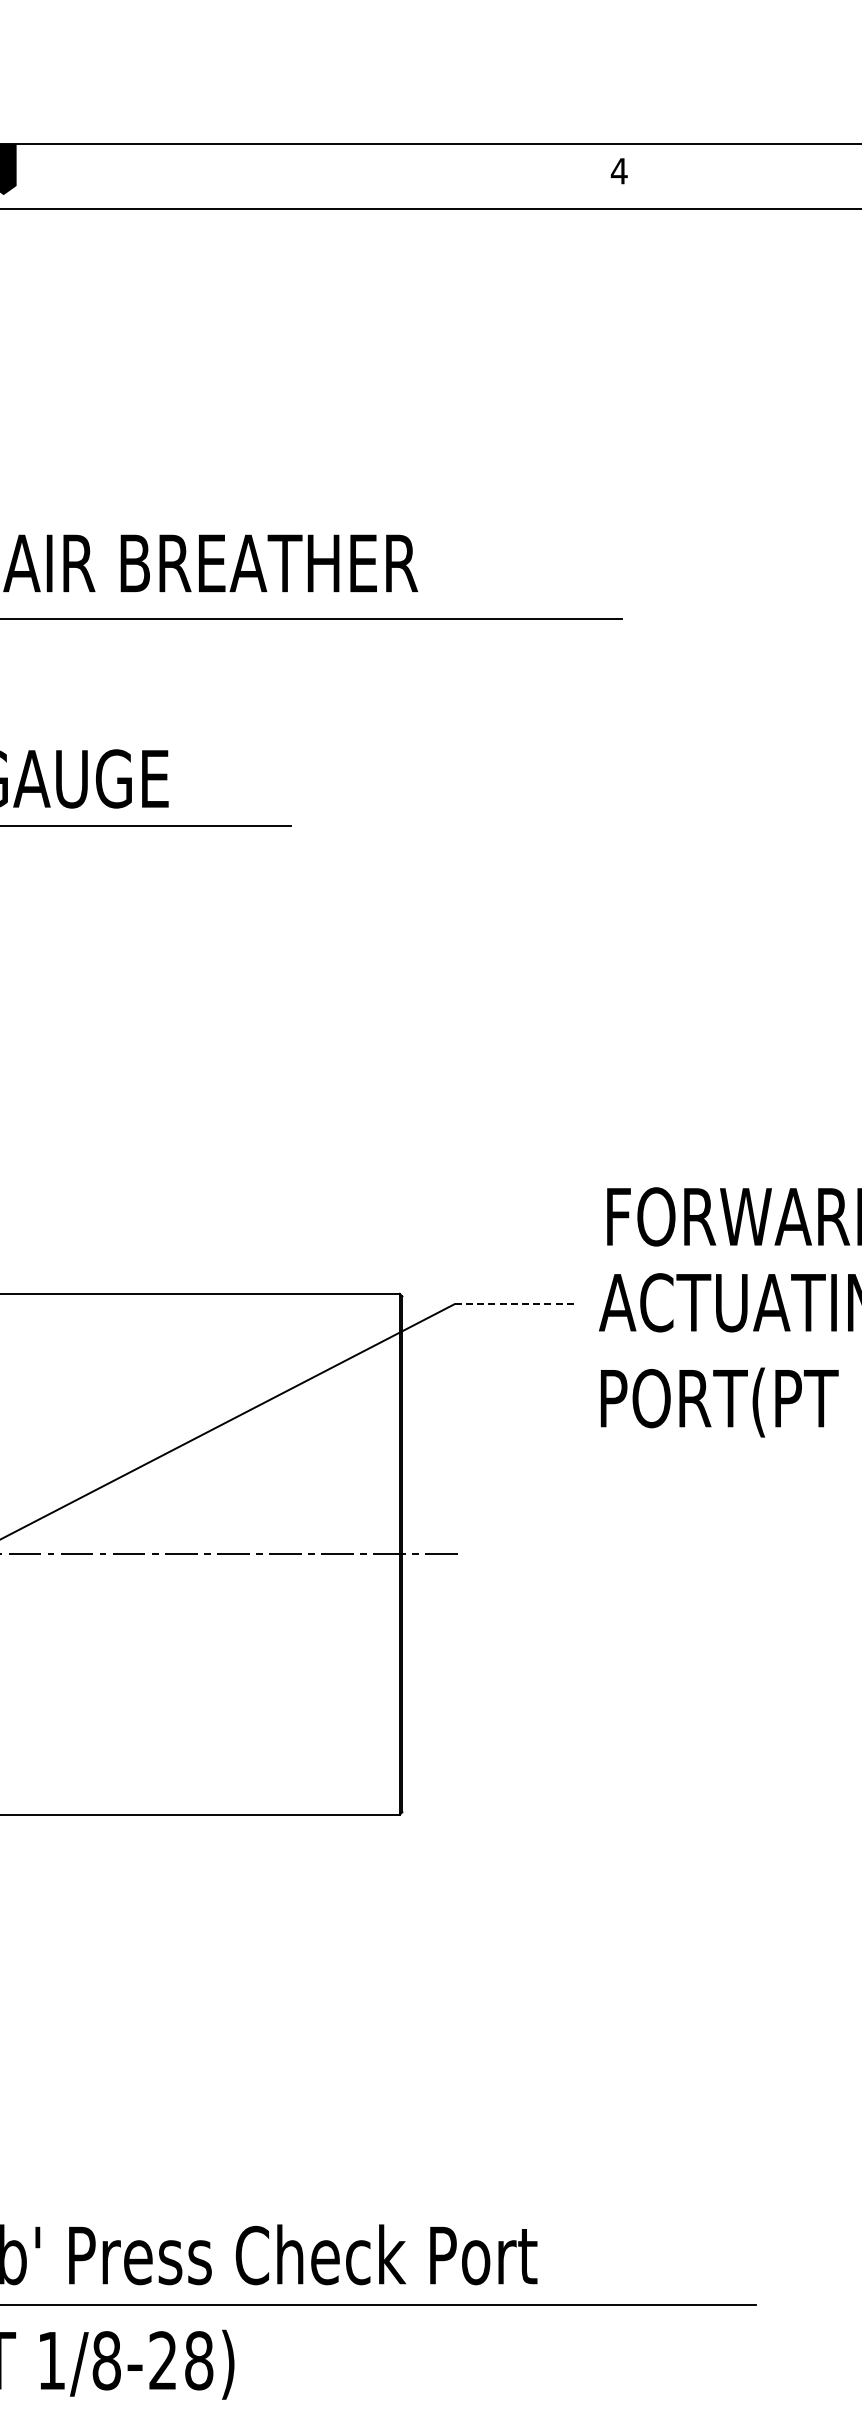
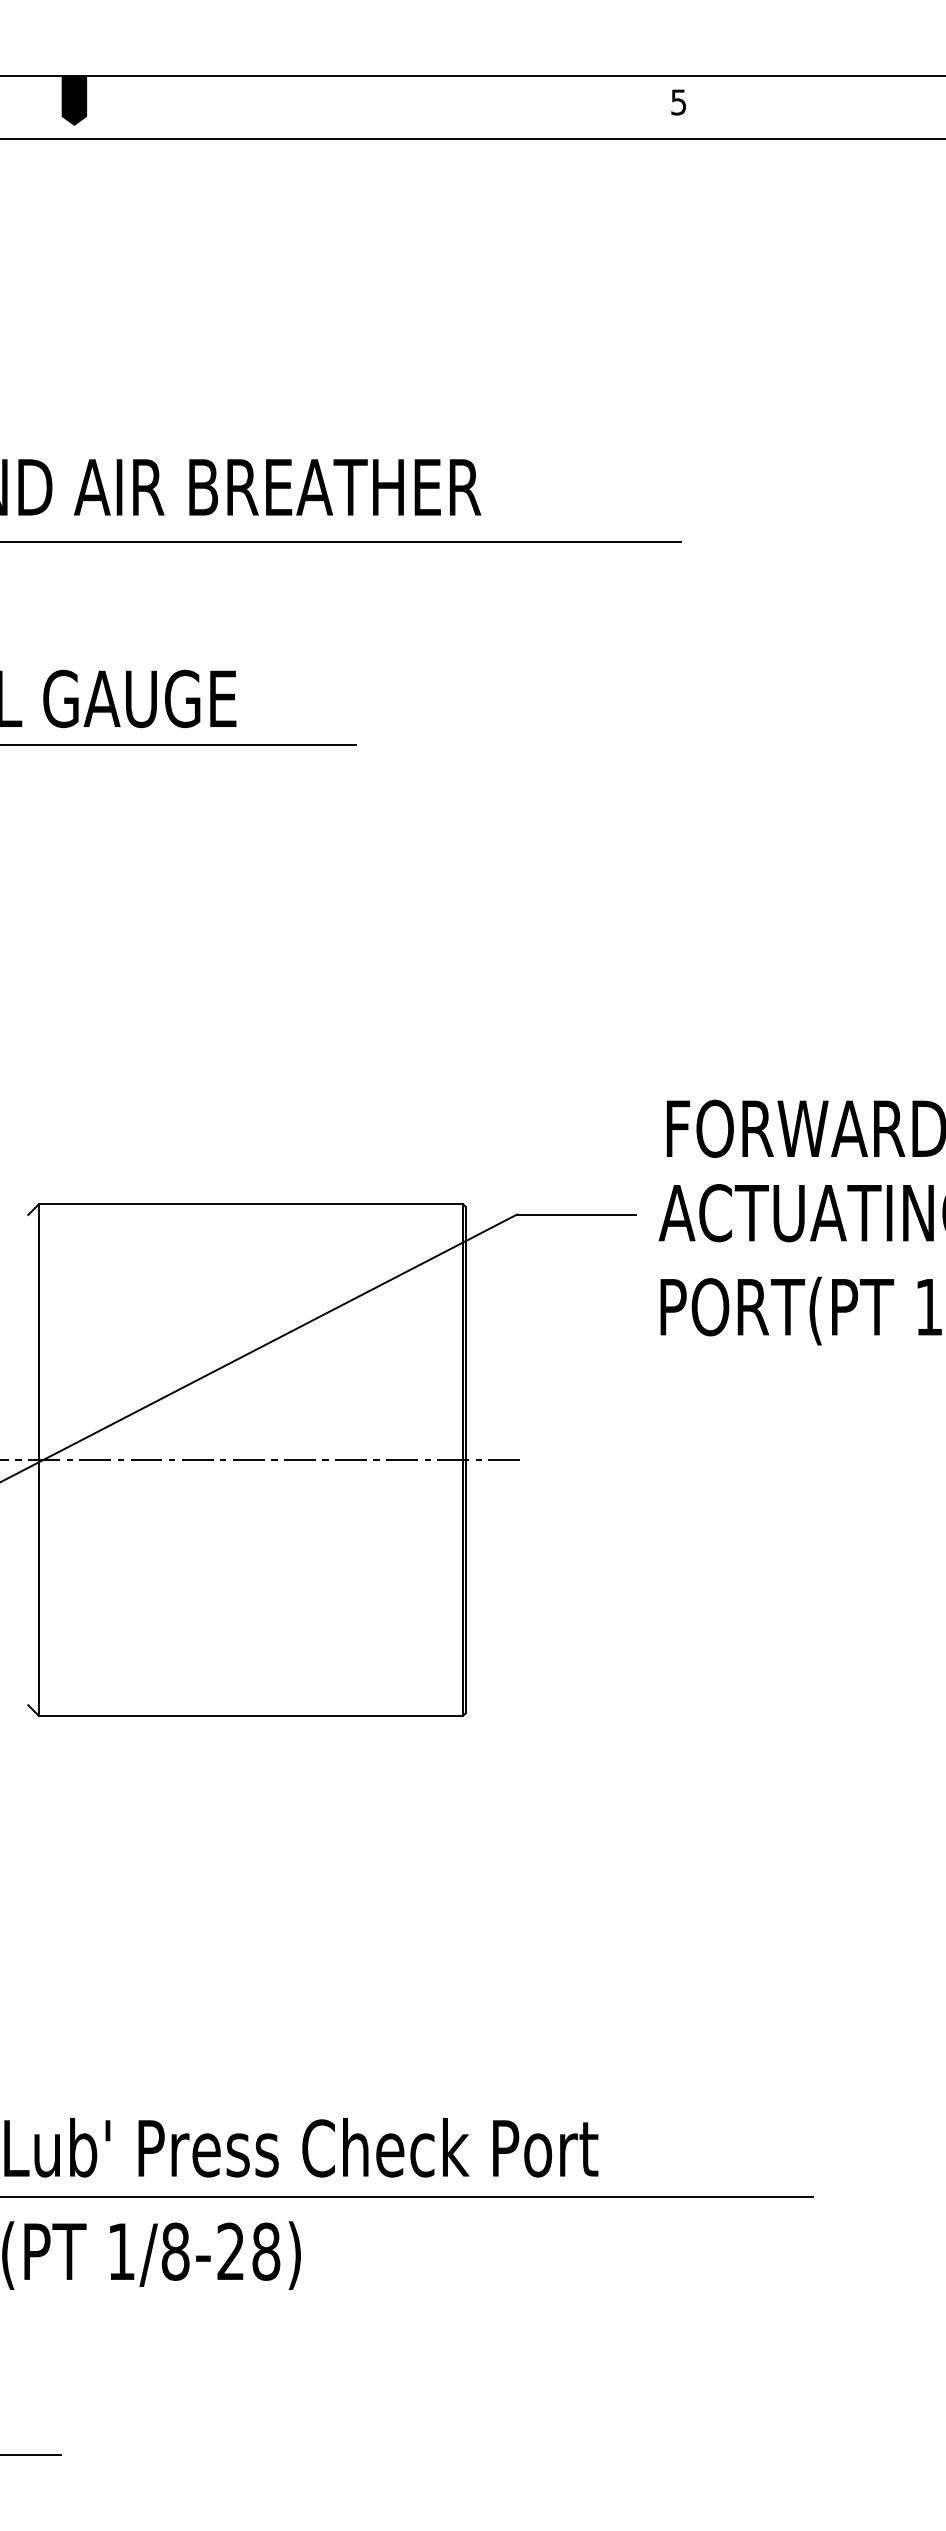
text: (619, 171) -> (678, 102), 4 -> 5
line: (515, 1304) -> (576, 1214), dashed -> solid

